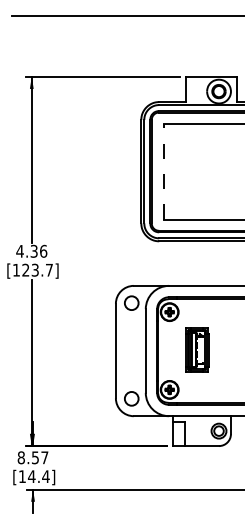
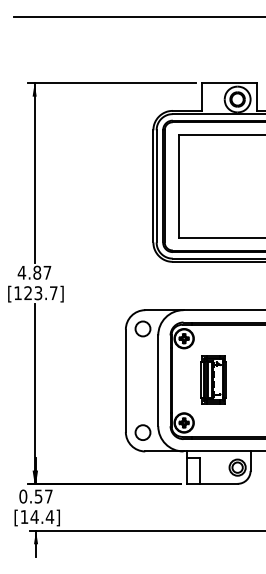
line: (164, 171) -> (178, 186), dashed -> solid
text: (38, 250) -> (41, 271), 4.36 -> 4.87
text: (20, 457) -> (22, 496), 8.57 -> 0.57

